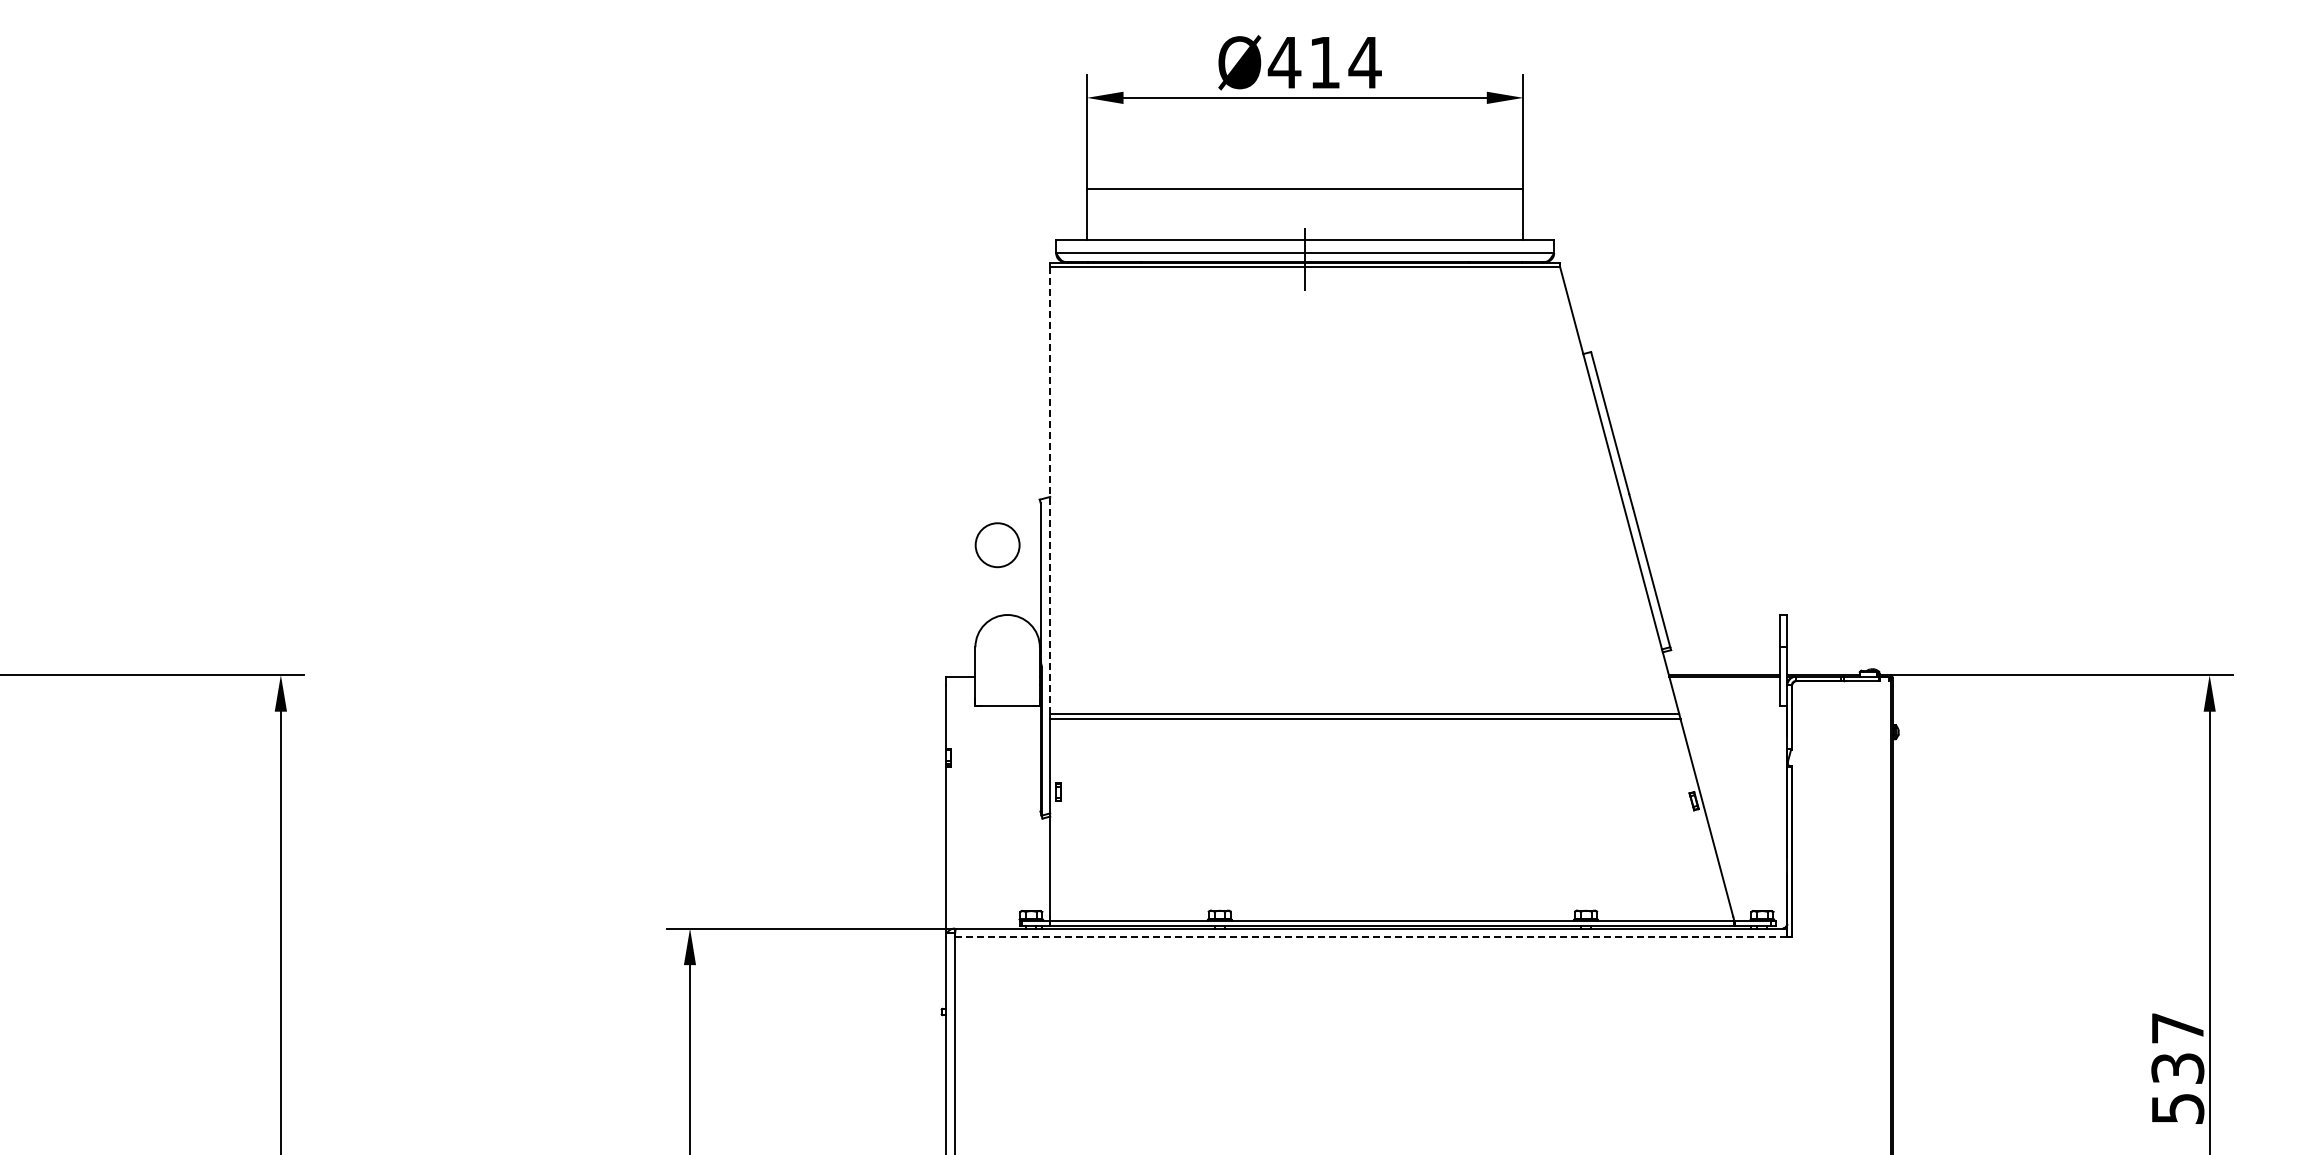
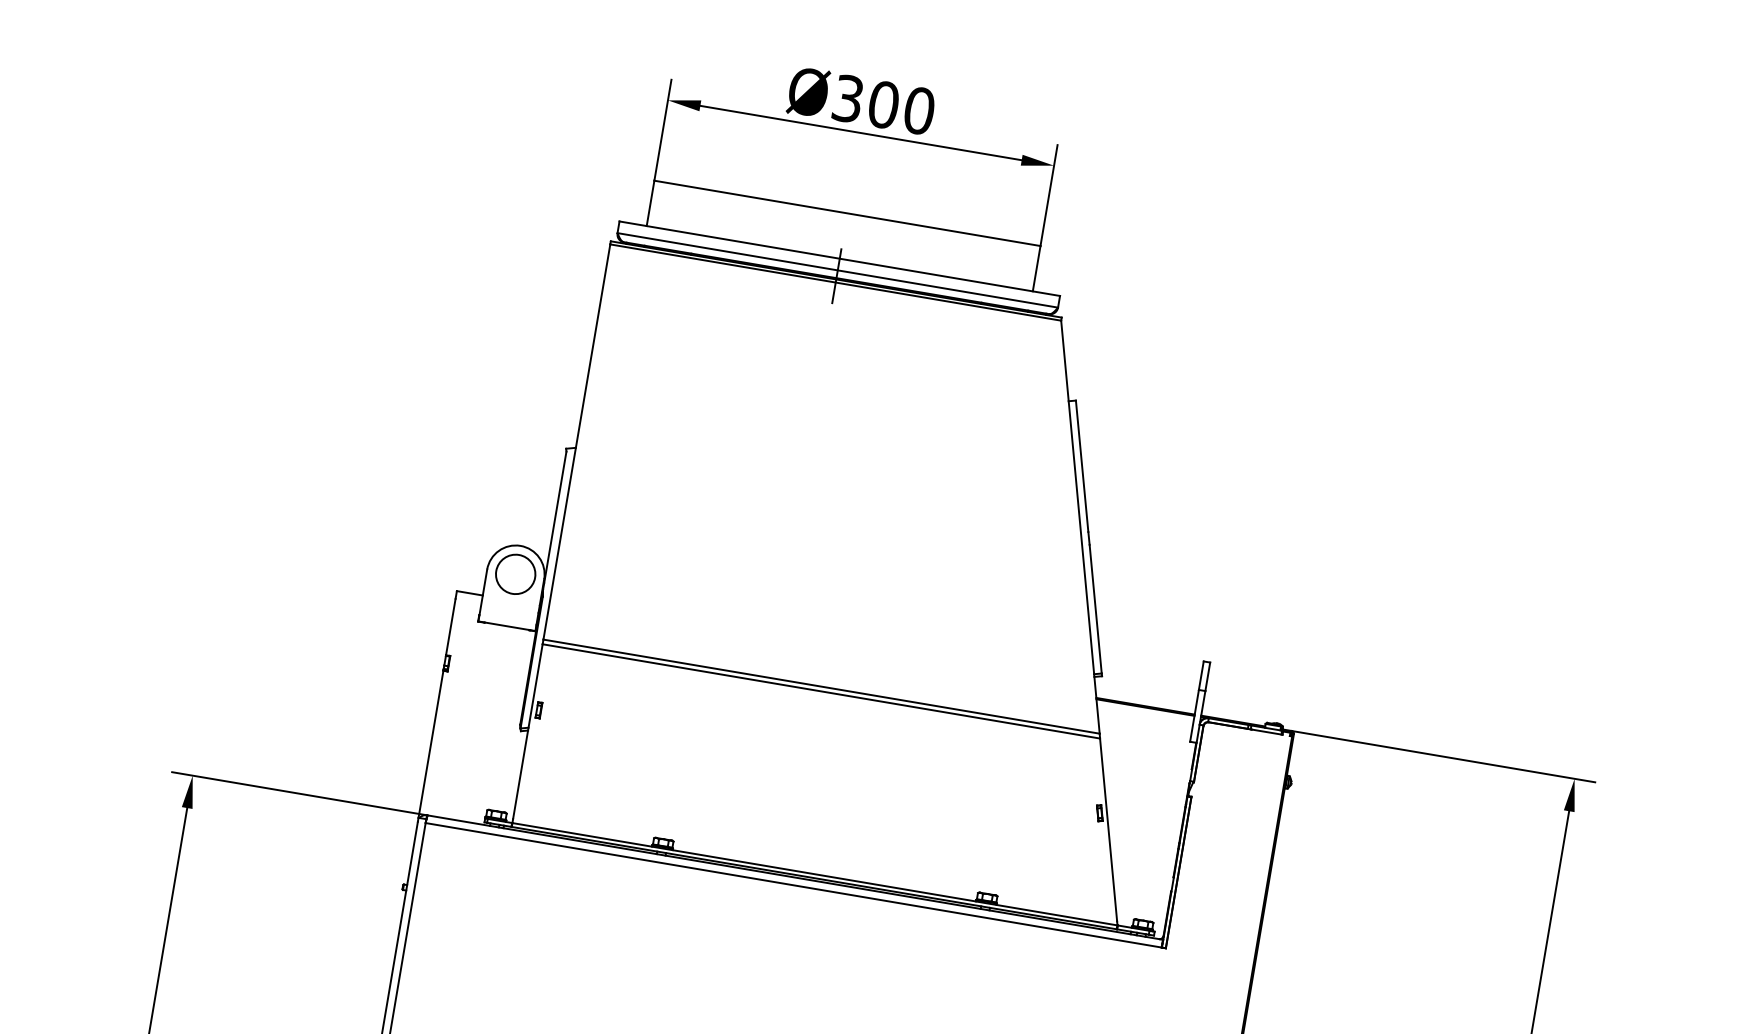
text: (1324, 62) -> (883, 104), Ø414 -> Ø300
line: (1050, 489) -> (577, 441), dashed -> solid
circle: (997, 545) -> (515, 574), moved
line: (1370, 937) -> (793, 885), dashed -> solid

